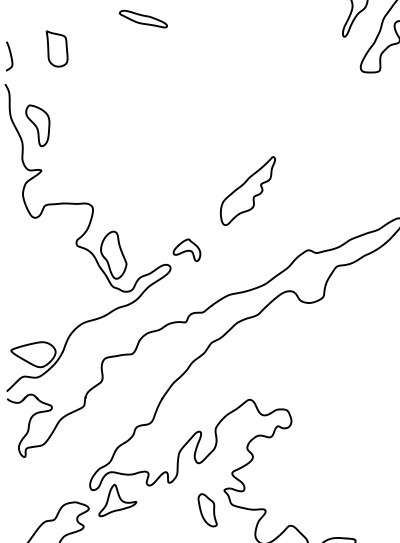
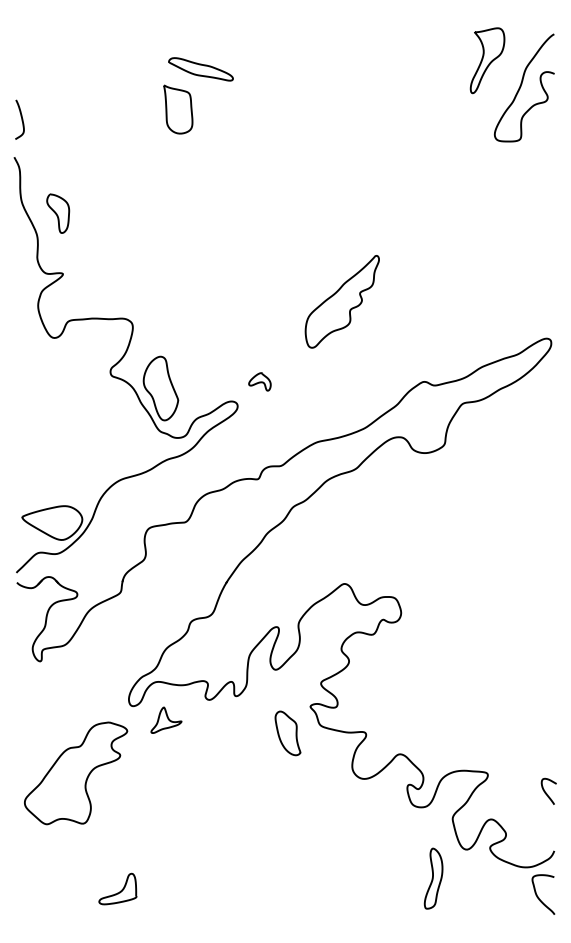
part: (57, 48) -> (178, 109), moved
part: (37, 125) -> (57, 213), size x0.7
part: (186, 250) -> (259, 381), size x0.6
part: (117, 500) -> (166, 720), size x0.6

